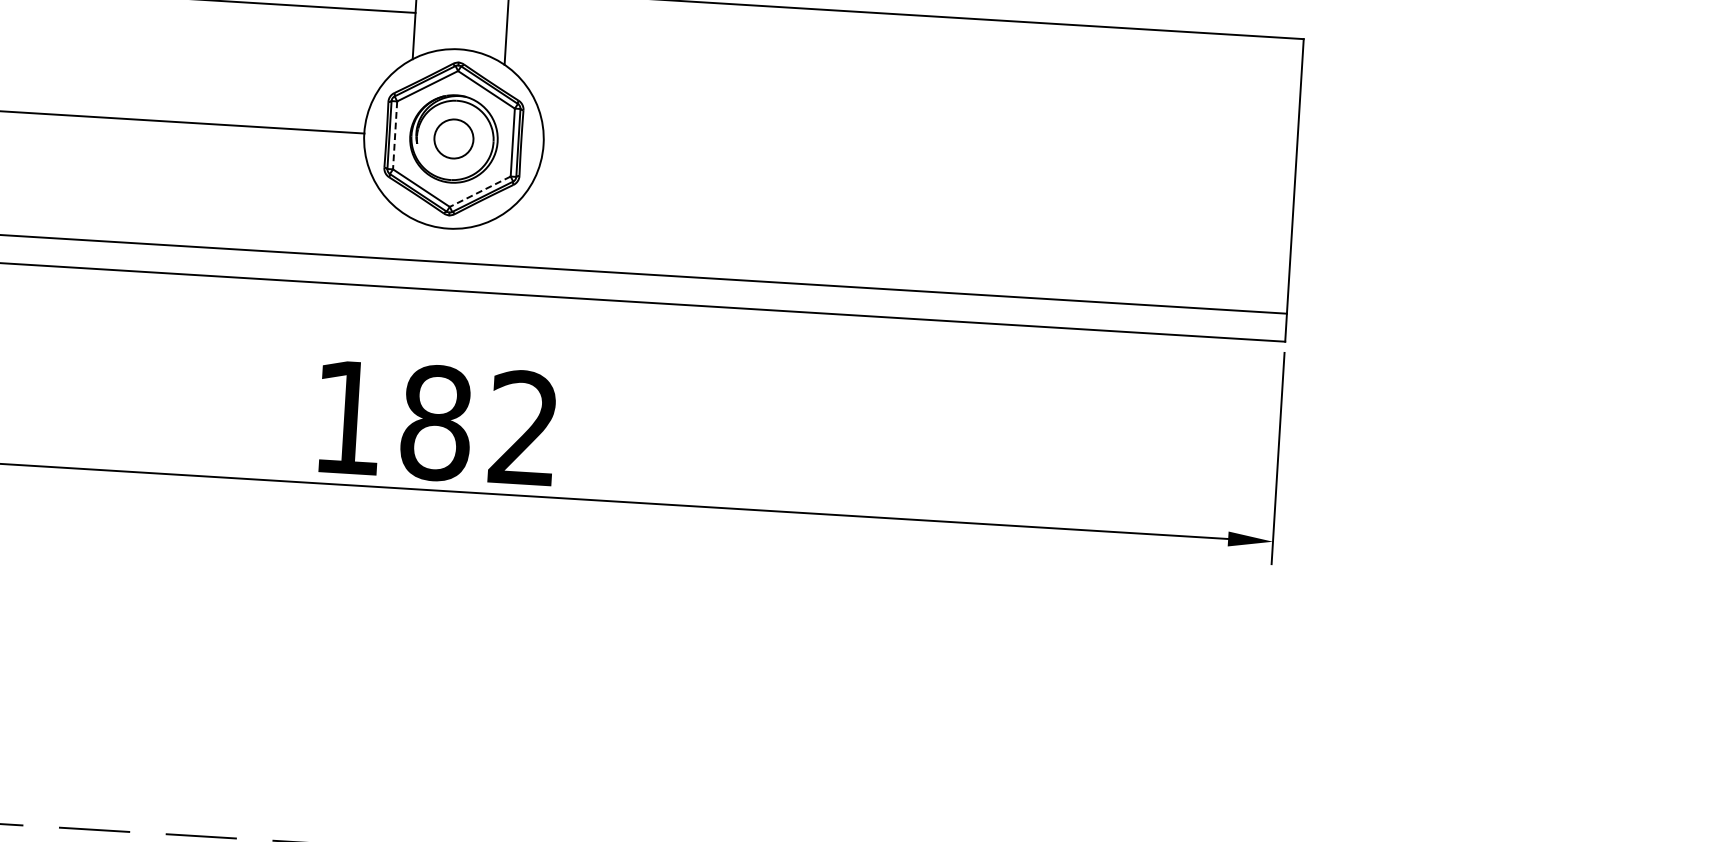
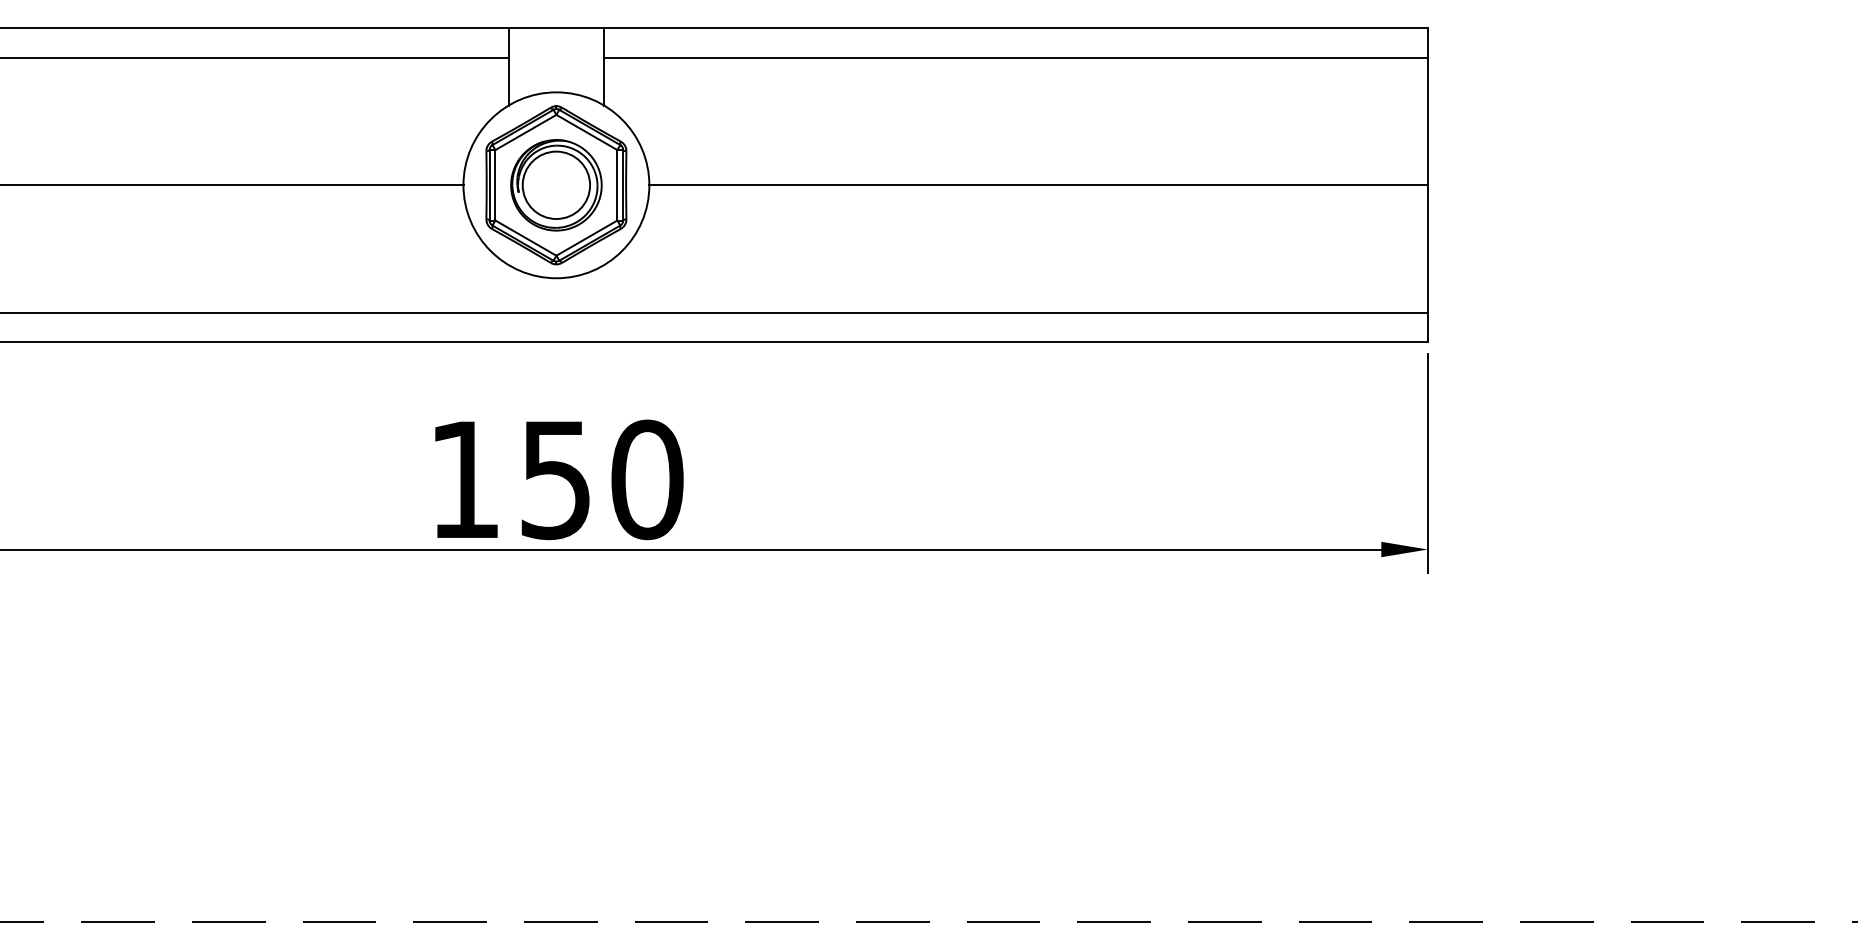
line: (904, 42) -> (1015, 57), added
line: (395, 135) -> (495, 185), dashed -> solid
circle: (454, 139) -> (556, 185), size x1.67
line: (918, 167) -> (1038, 185), added
line: (479, 192) -> (586, 238), dashed -> solid
text: (480, 425) -> (601, 479), 182 -> 150

